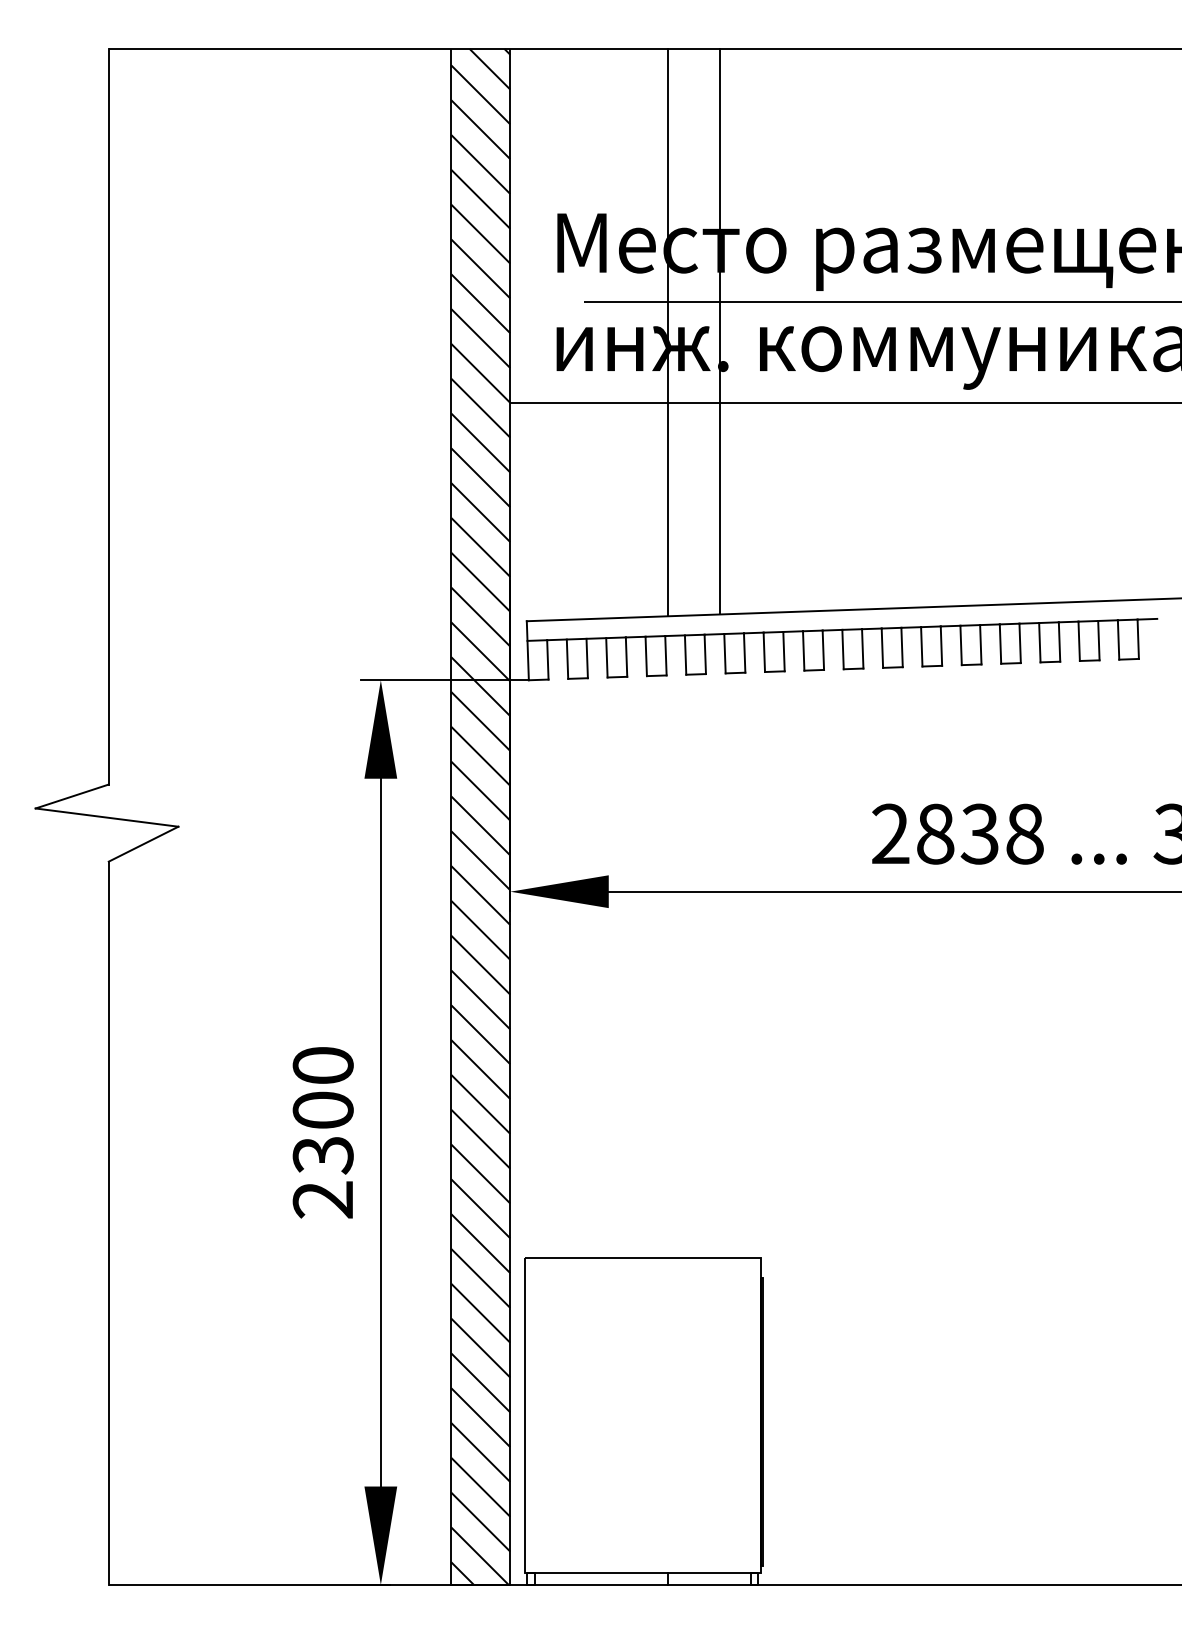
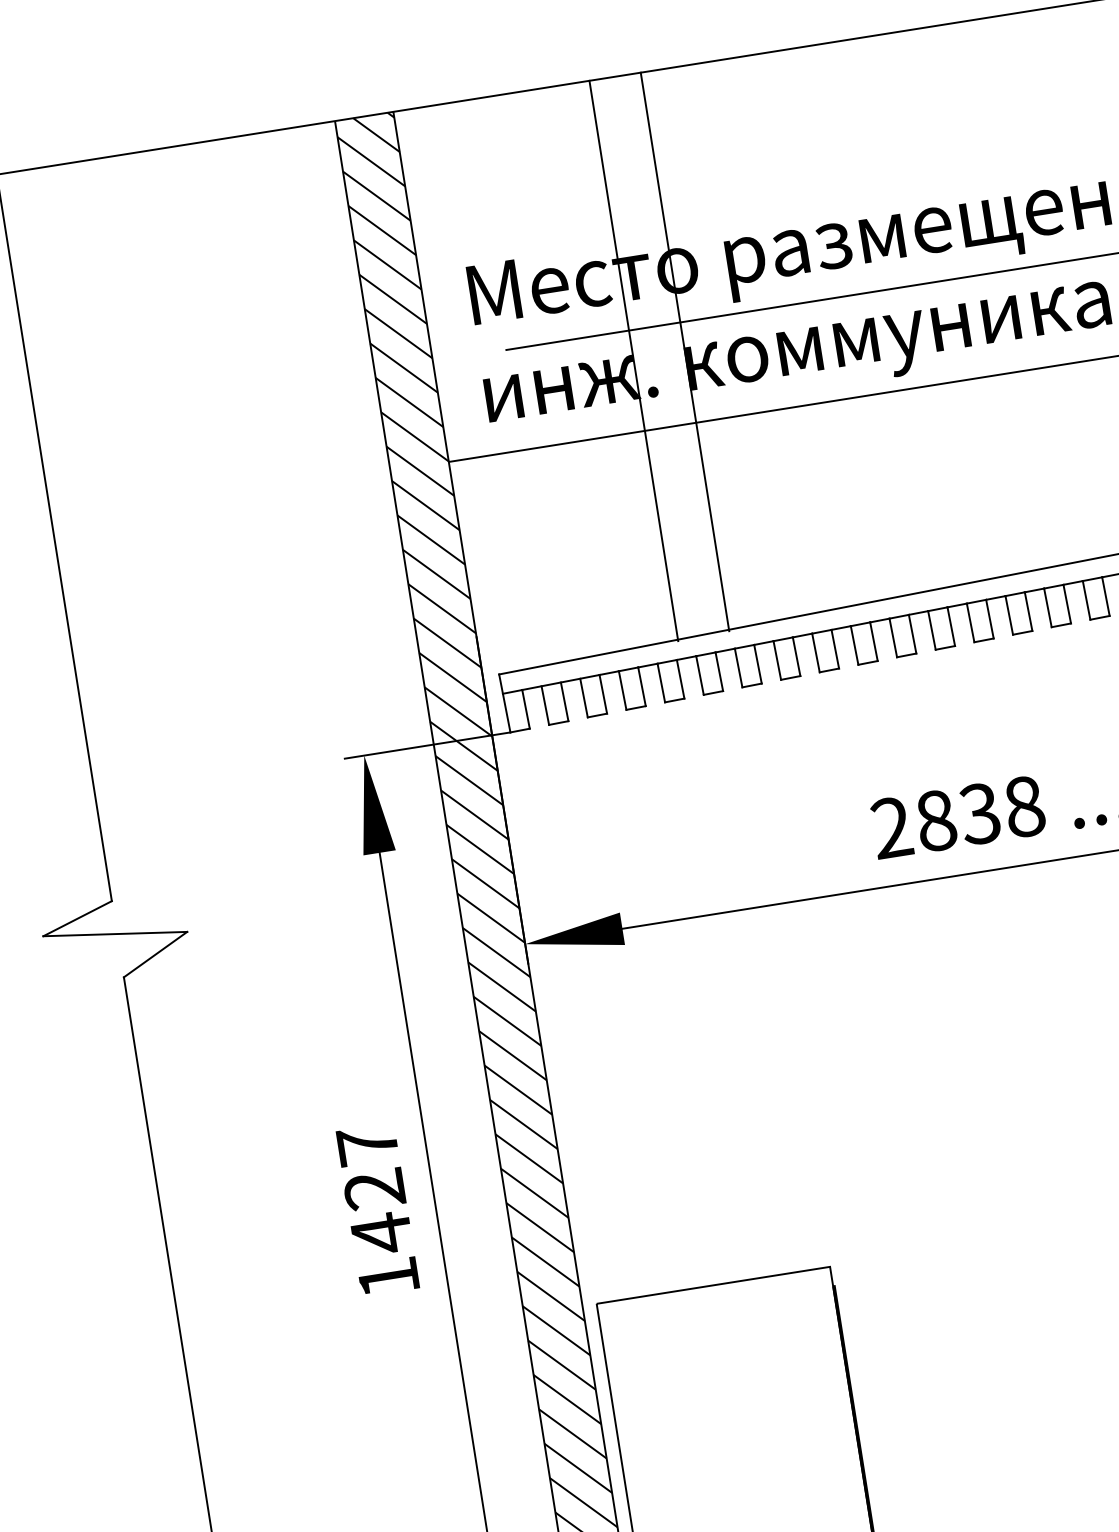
line: (719, 331) -> (684, 351), moved
line: (667, 332) -> (633, 360), moved
text: (322, 1132) -> (377, 1211), 2300 -> 1427

